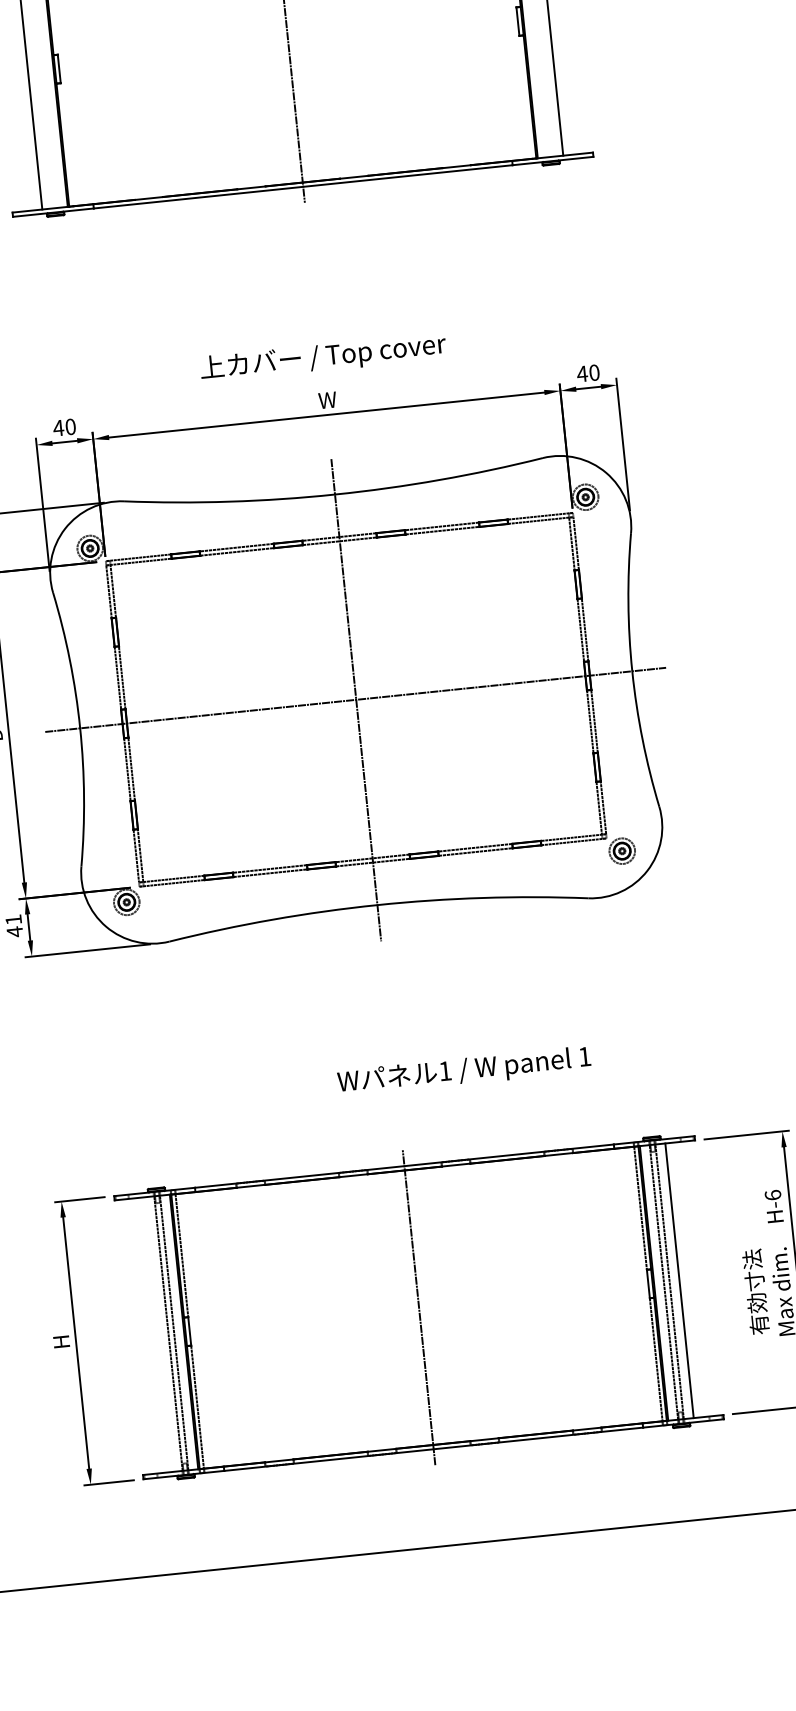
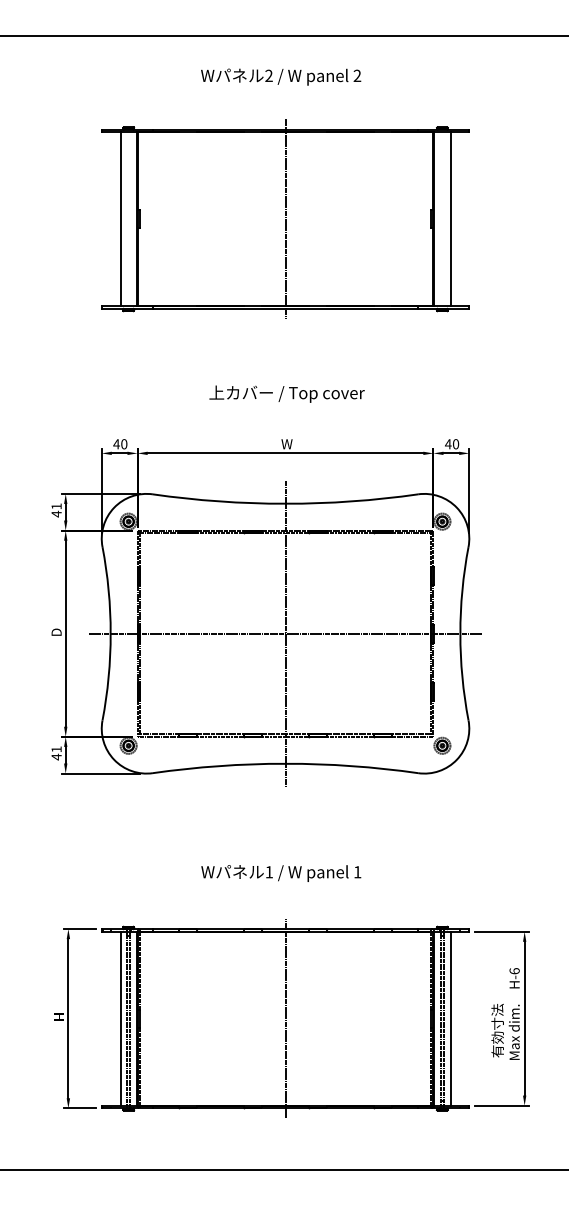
text: (322, 356) -> (286, 393), moved
text: (464, 1071) -> (281, 873), moved
line: (158, 1334) -> (120, 1018), added

